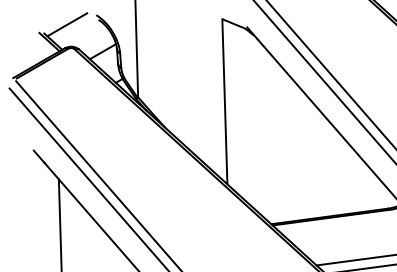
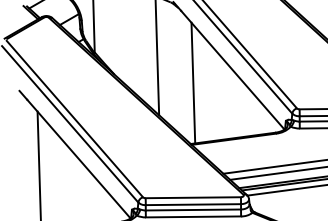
line: (275, 138) -> (193, 82), added

